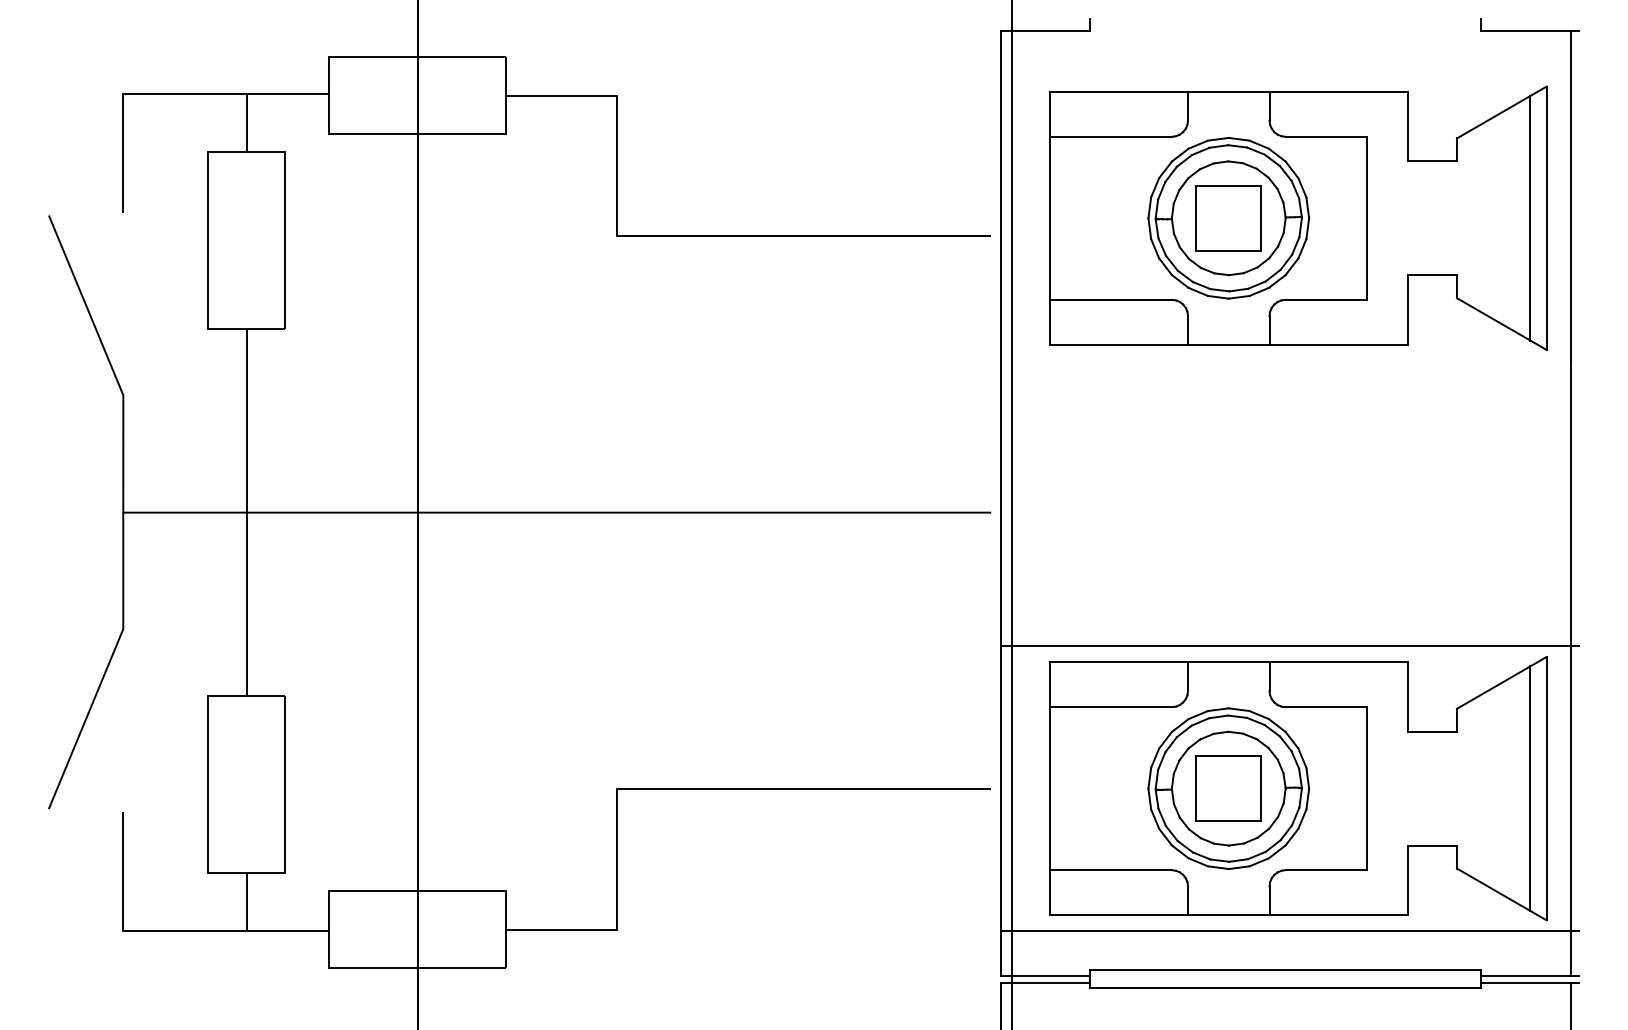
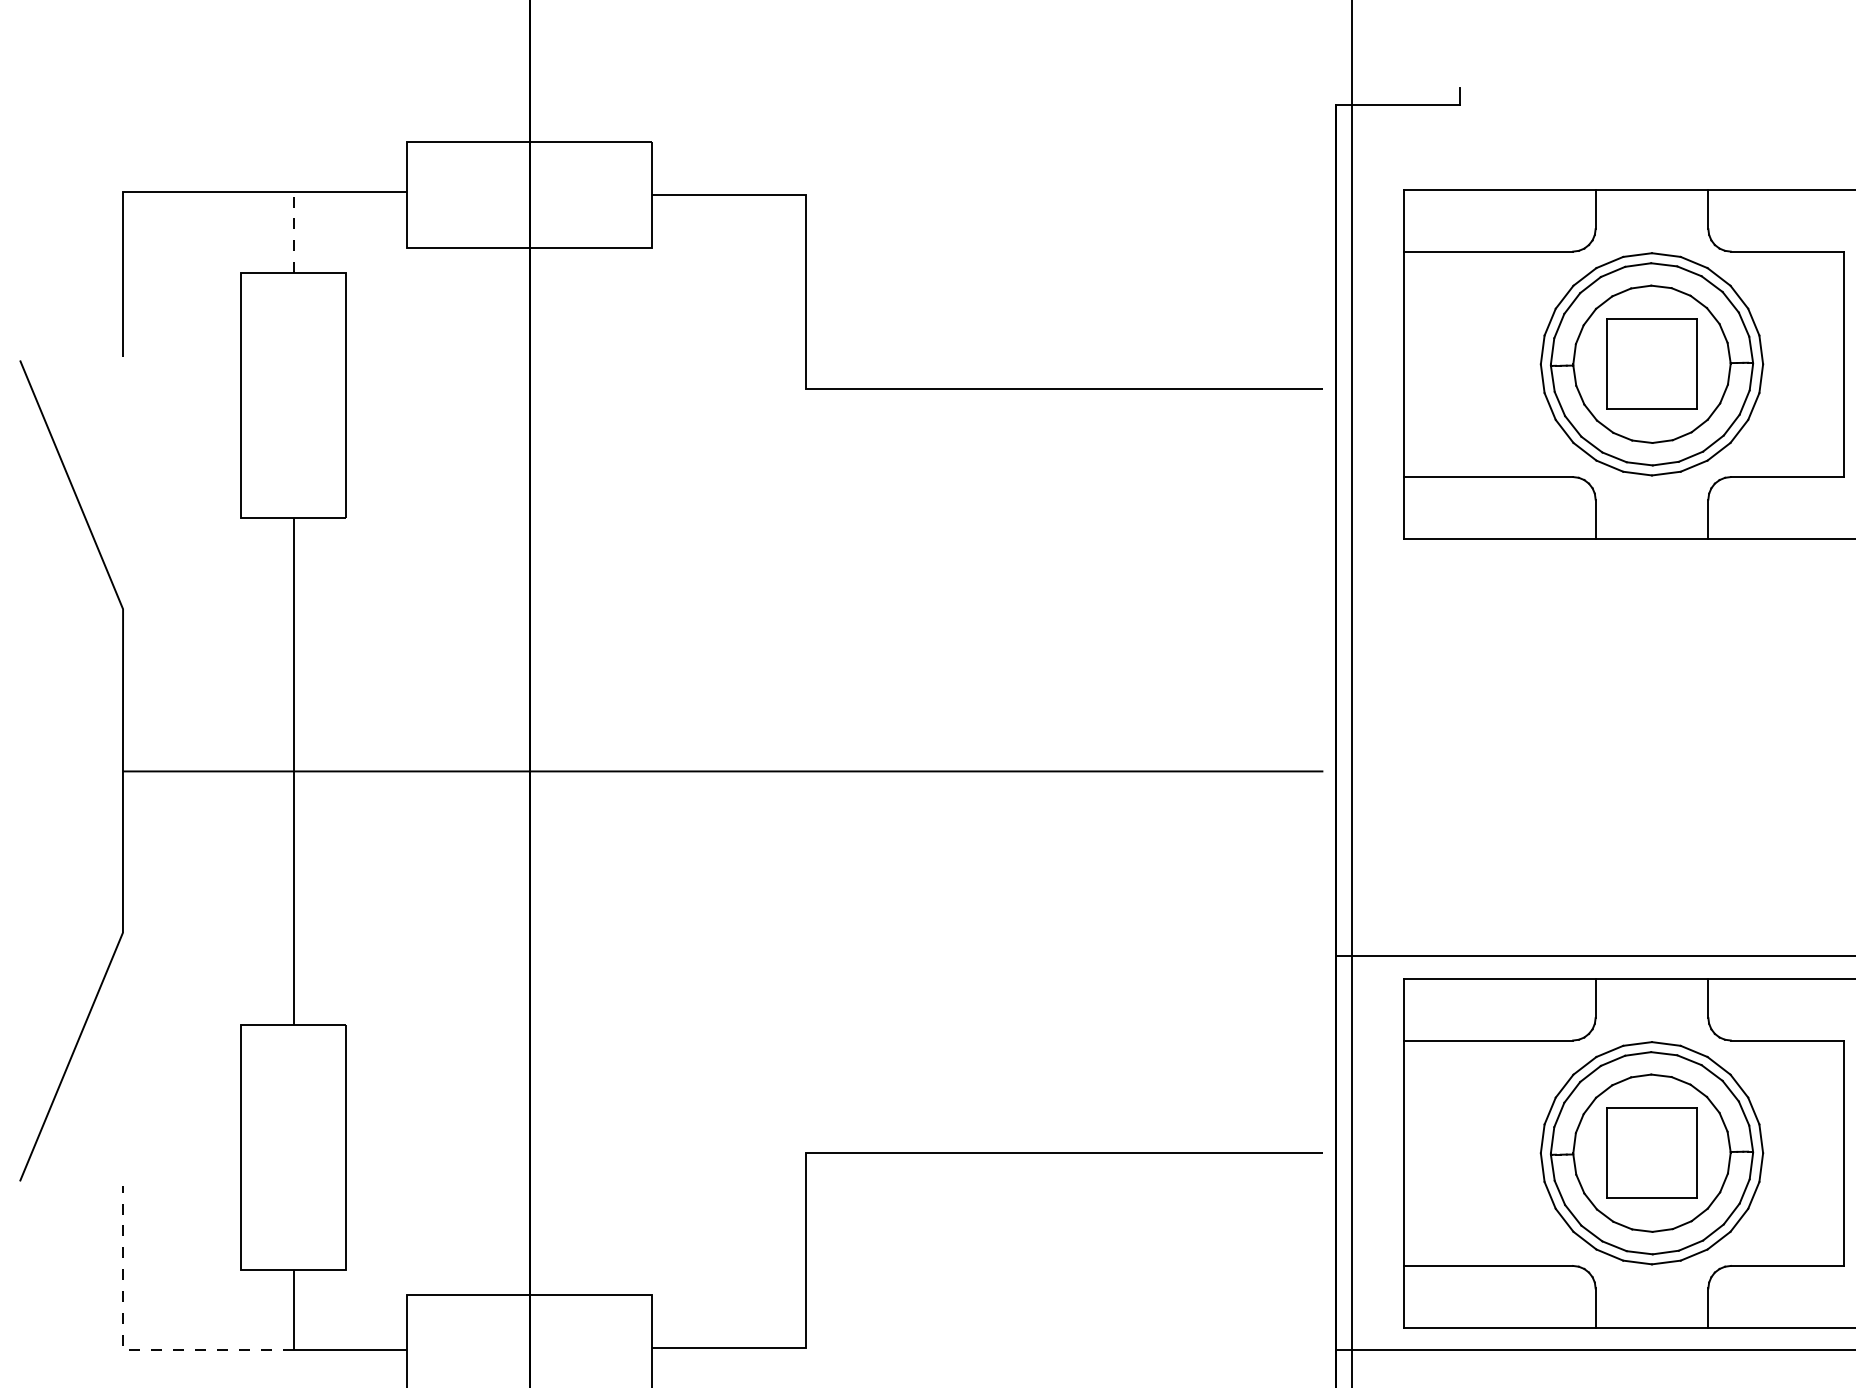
line: (246, 122) -> (293, 231), solid -> dashed
line: (125, 931) -> (126, 1350), solid -> dashed

